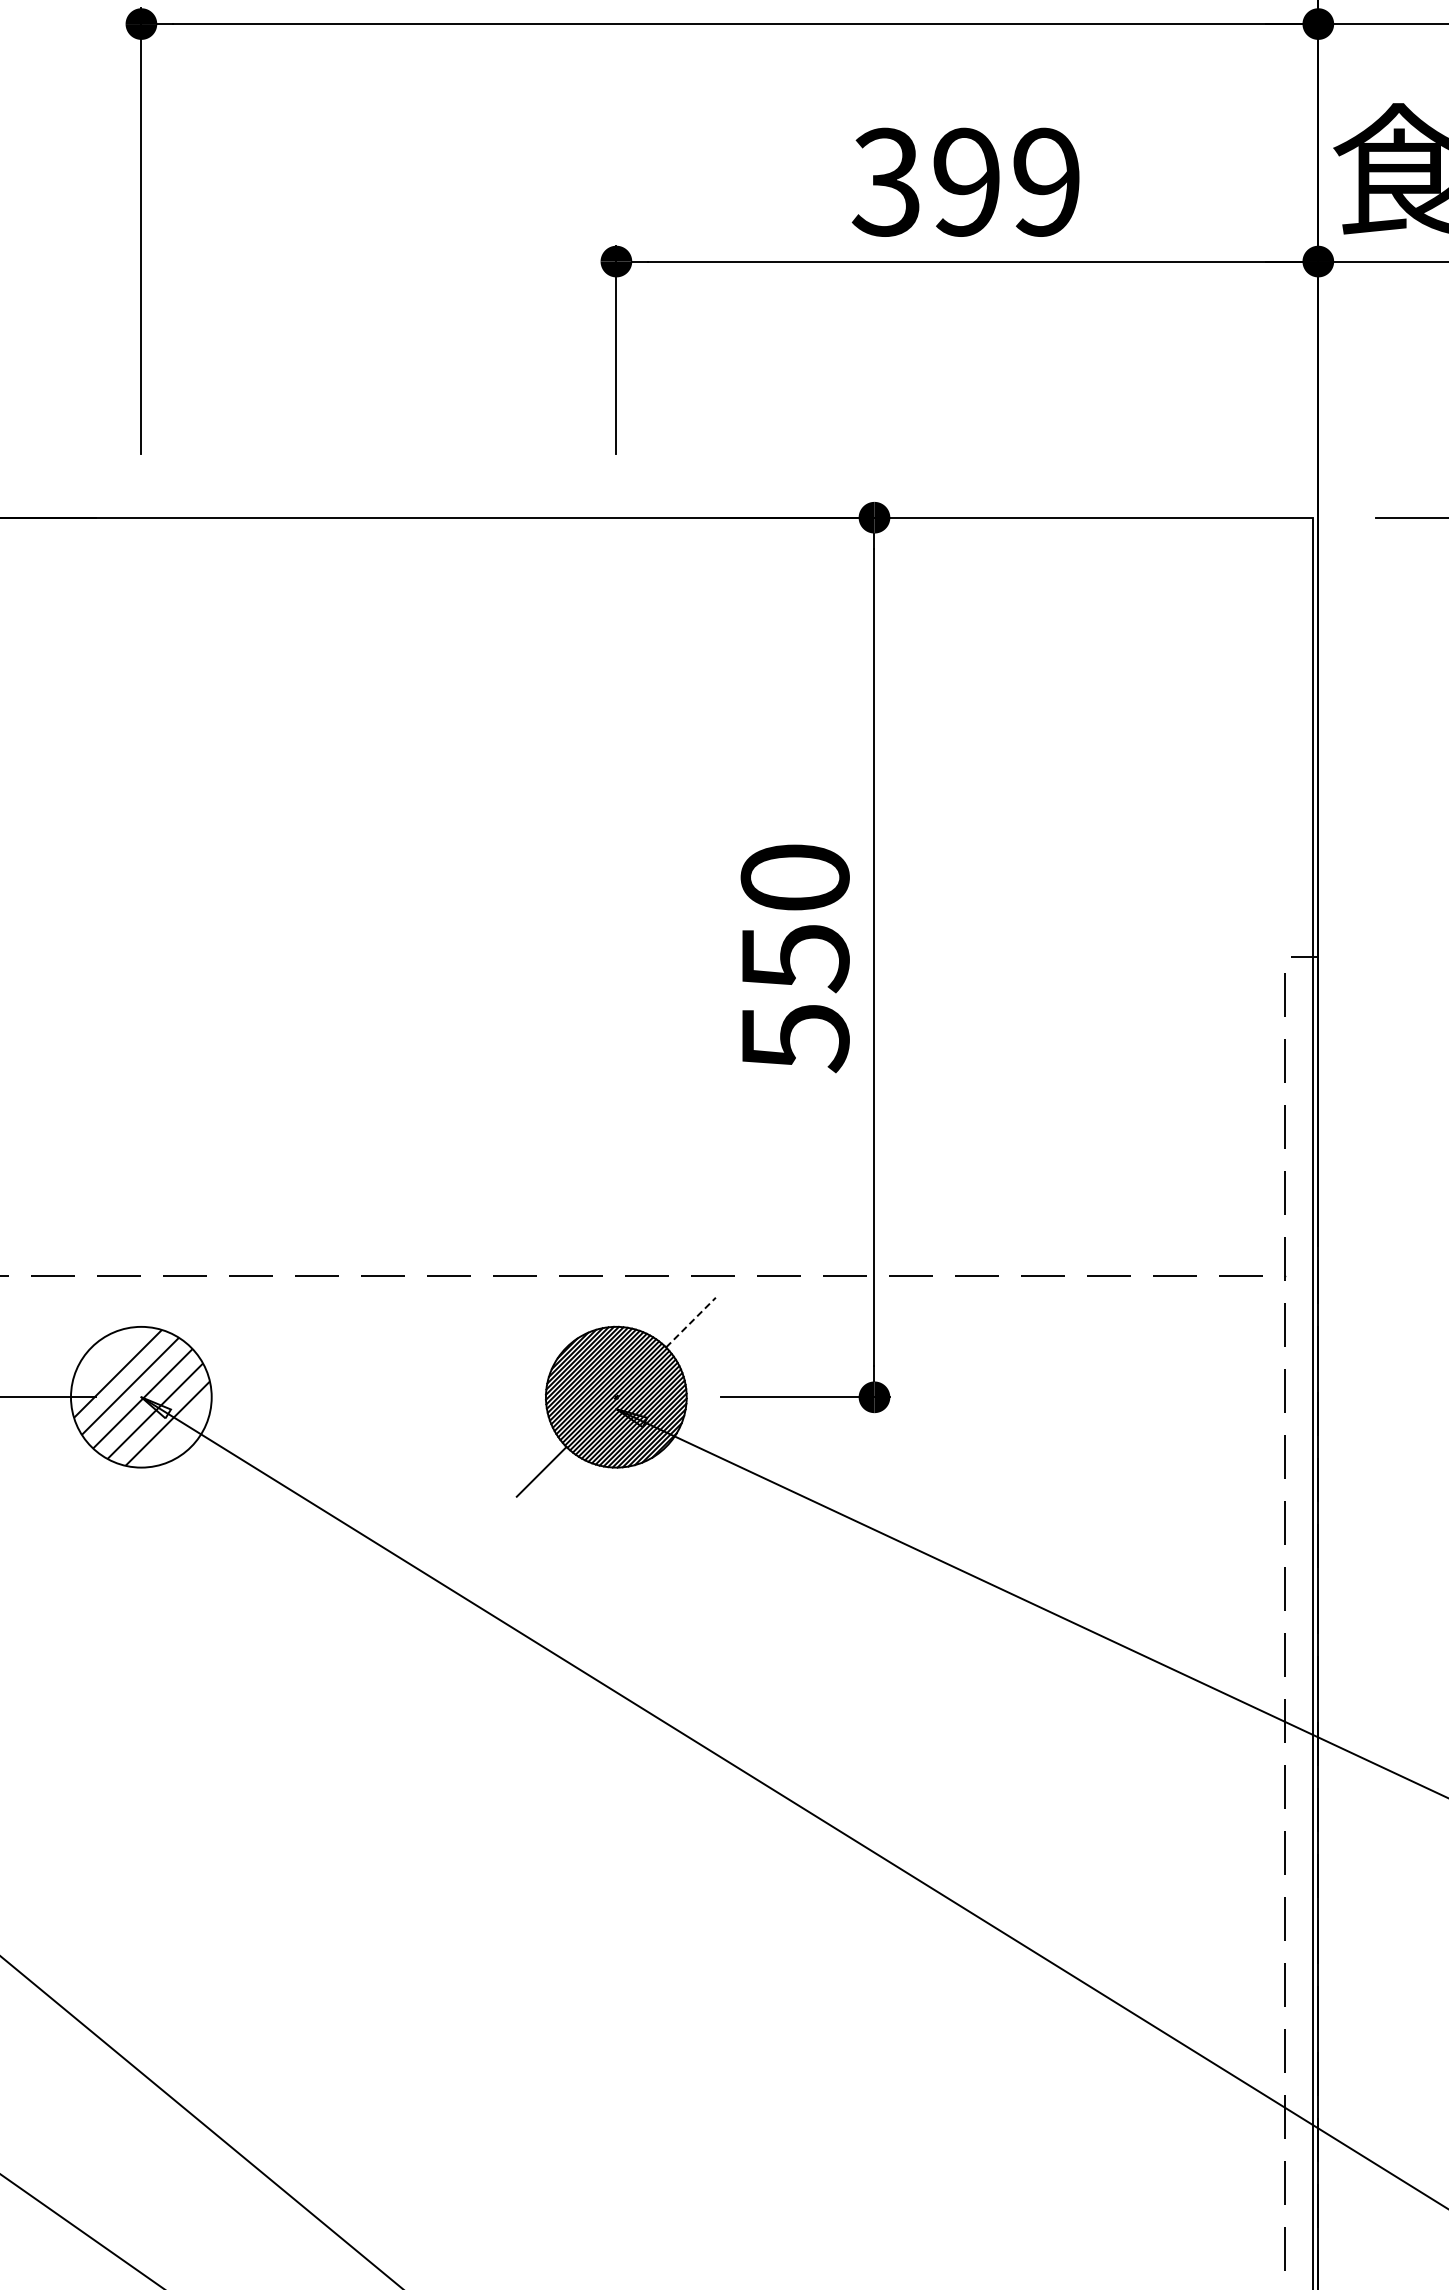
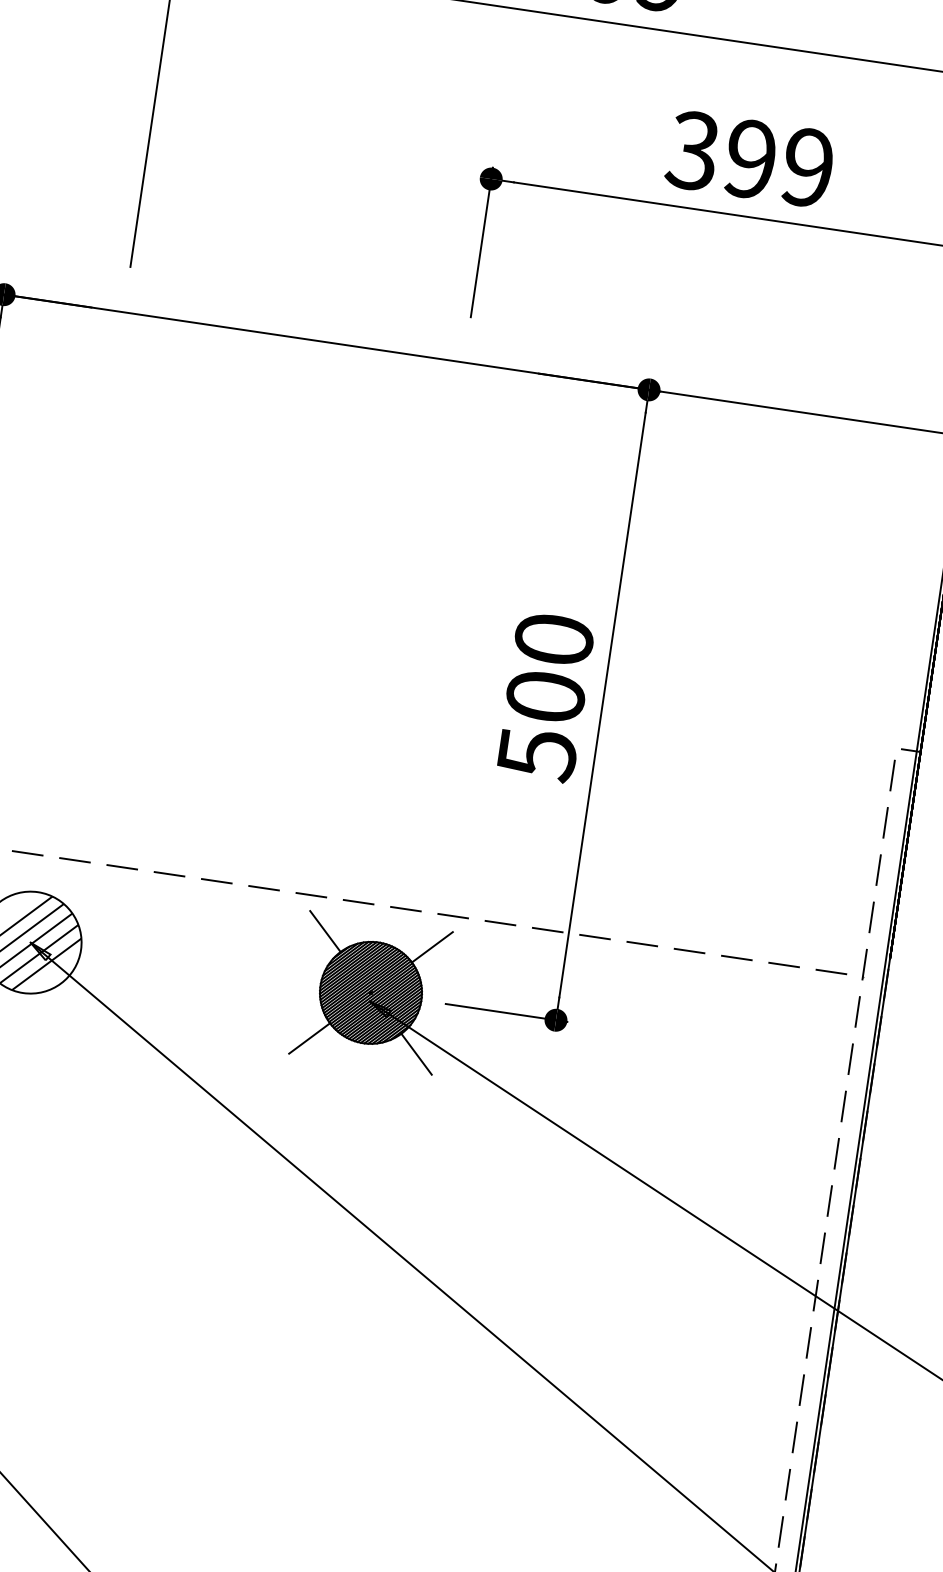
text: (794, 958) -> (545, 697), 550 -> 500
line: (541, 1322) -> (325, 931), added
line: (691, 1322) -> (432, 947), dashed -> solid
line: (690, 1471) -> (416, 1053), added

